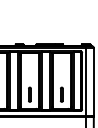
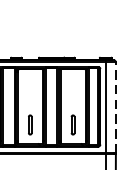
line: (93, 81) -> (115, 107), solid -> dashed

